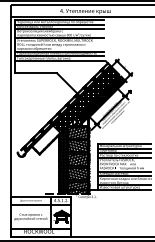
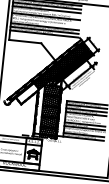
hatch: (63, 159) -> (39, 110), removed

